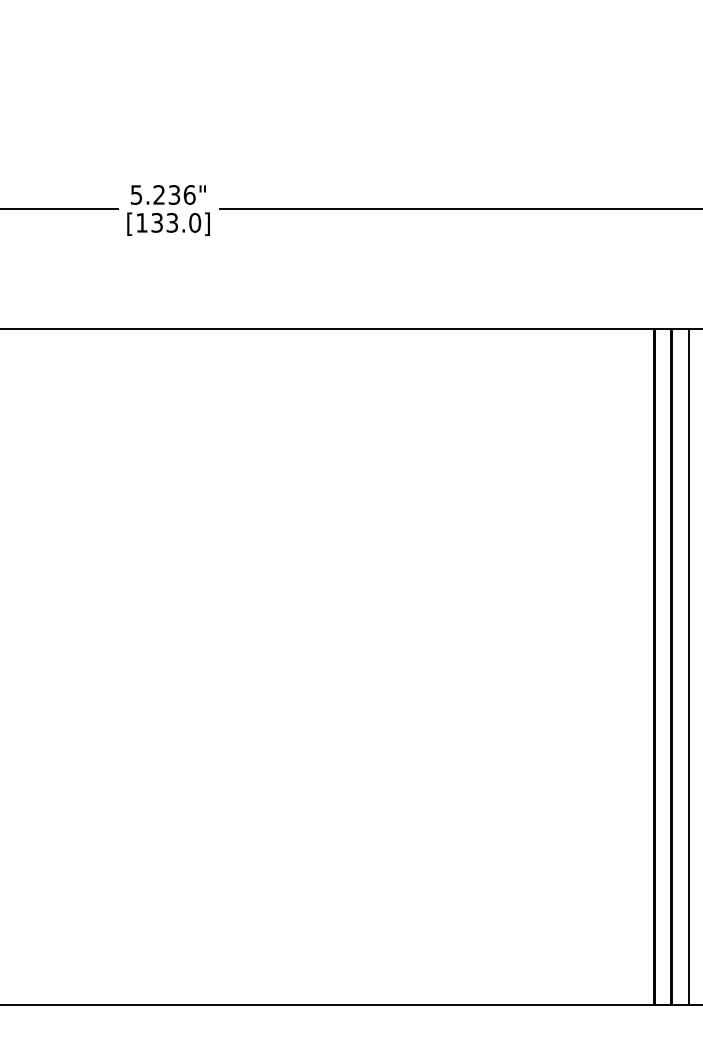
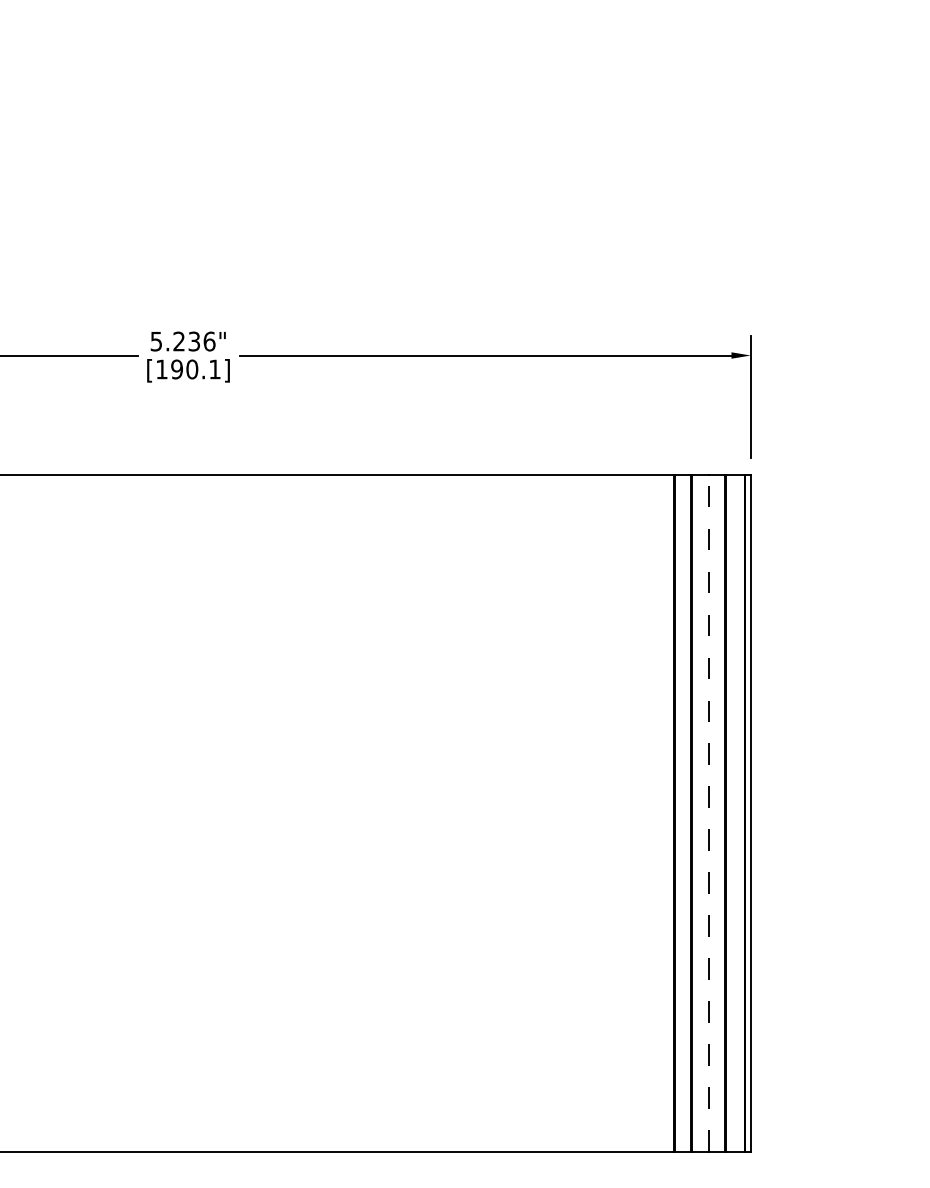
text: (175, 222) -> (195, 369), [133.0] -> [190.1]
line: (688, 665) -> (708, 812), solid -> dashed

